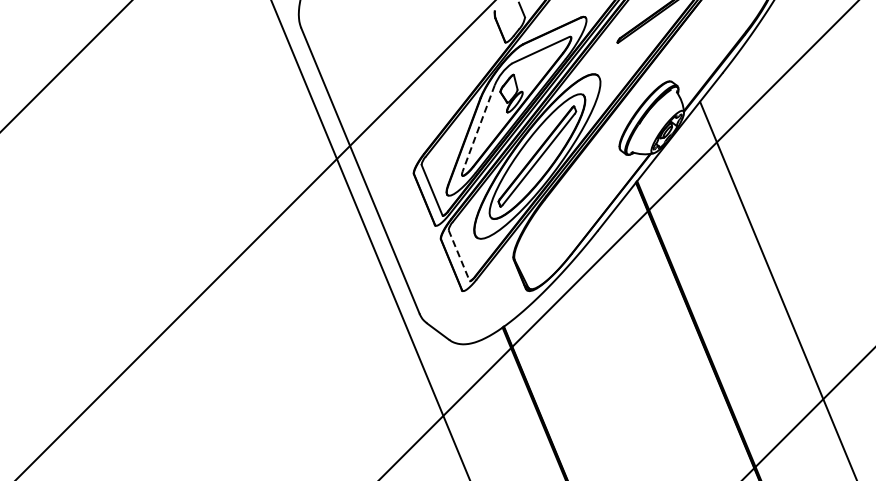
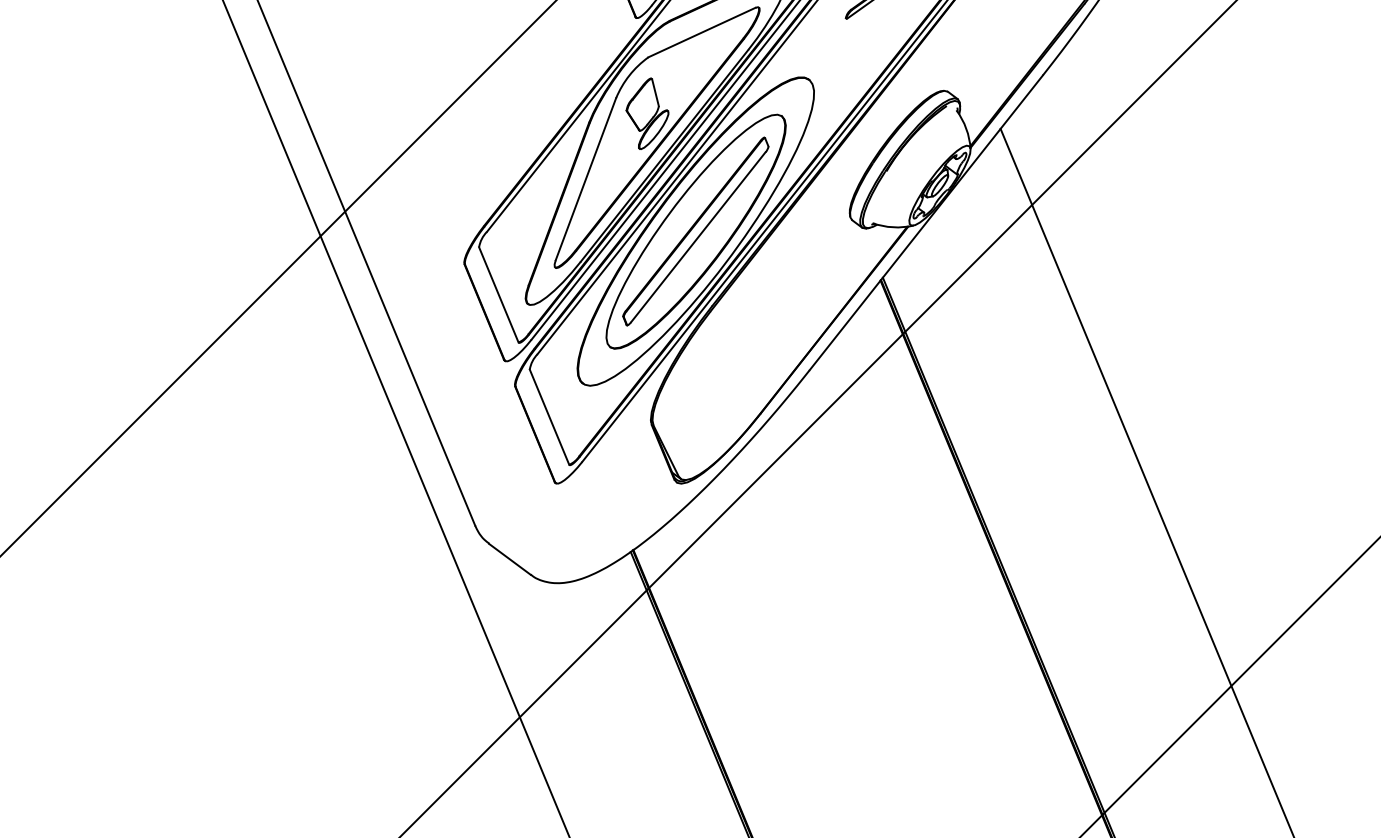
line: (478, 129) -> (585, 180), dashed -> solid
line: (459, 256) -> (550, 418), dashed -> solid

